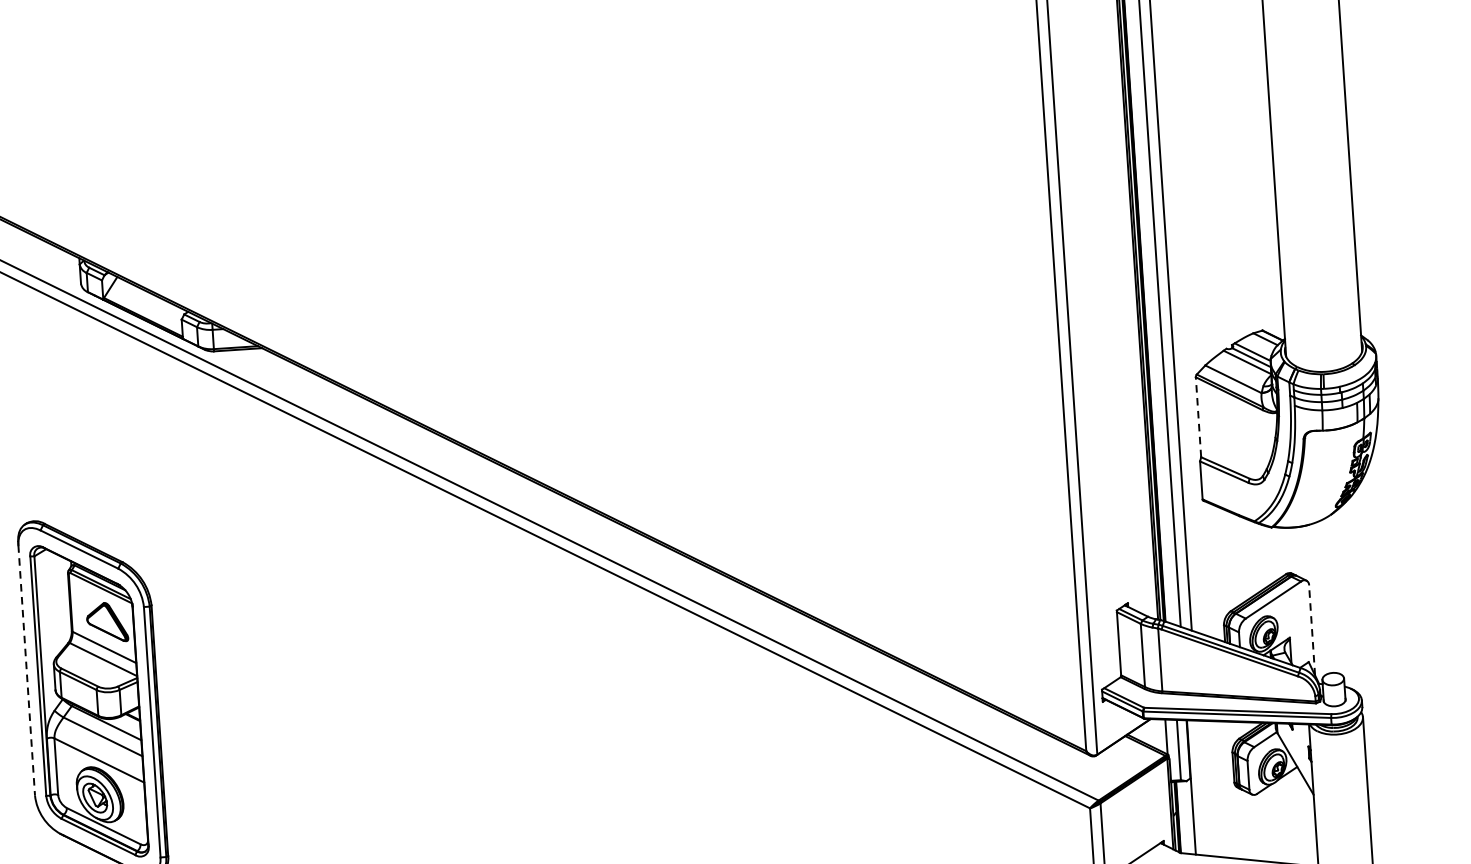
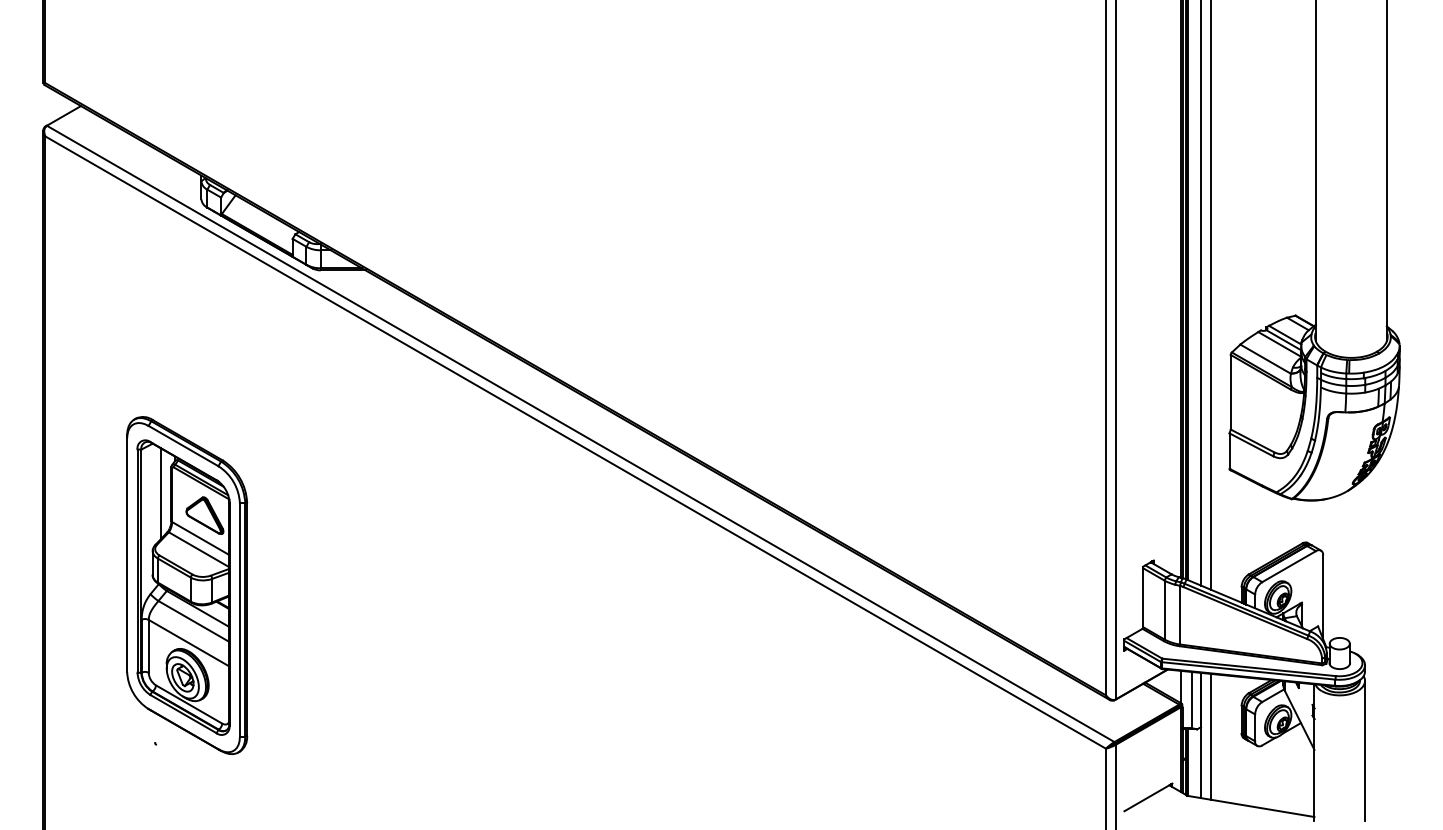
line: (1198, 416) -> (1230, 391), dashed -> solid
line: (59, 601) -> (161, 493), added
line: (1312, 630) -> (1323, 597), dashed -> solid
line: (27, 670) -> (127, 555), dashed -> solid
line: (1202, 787) -> (1211, 736), added

